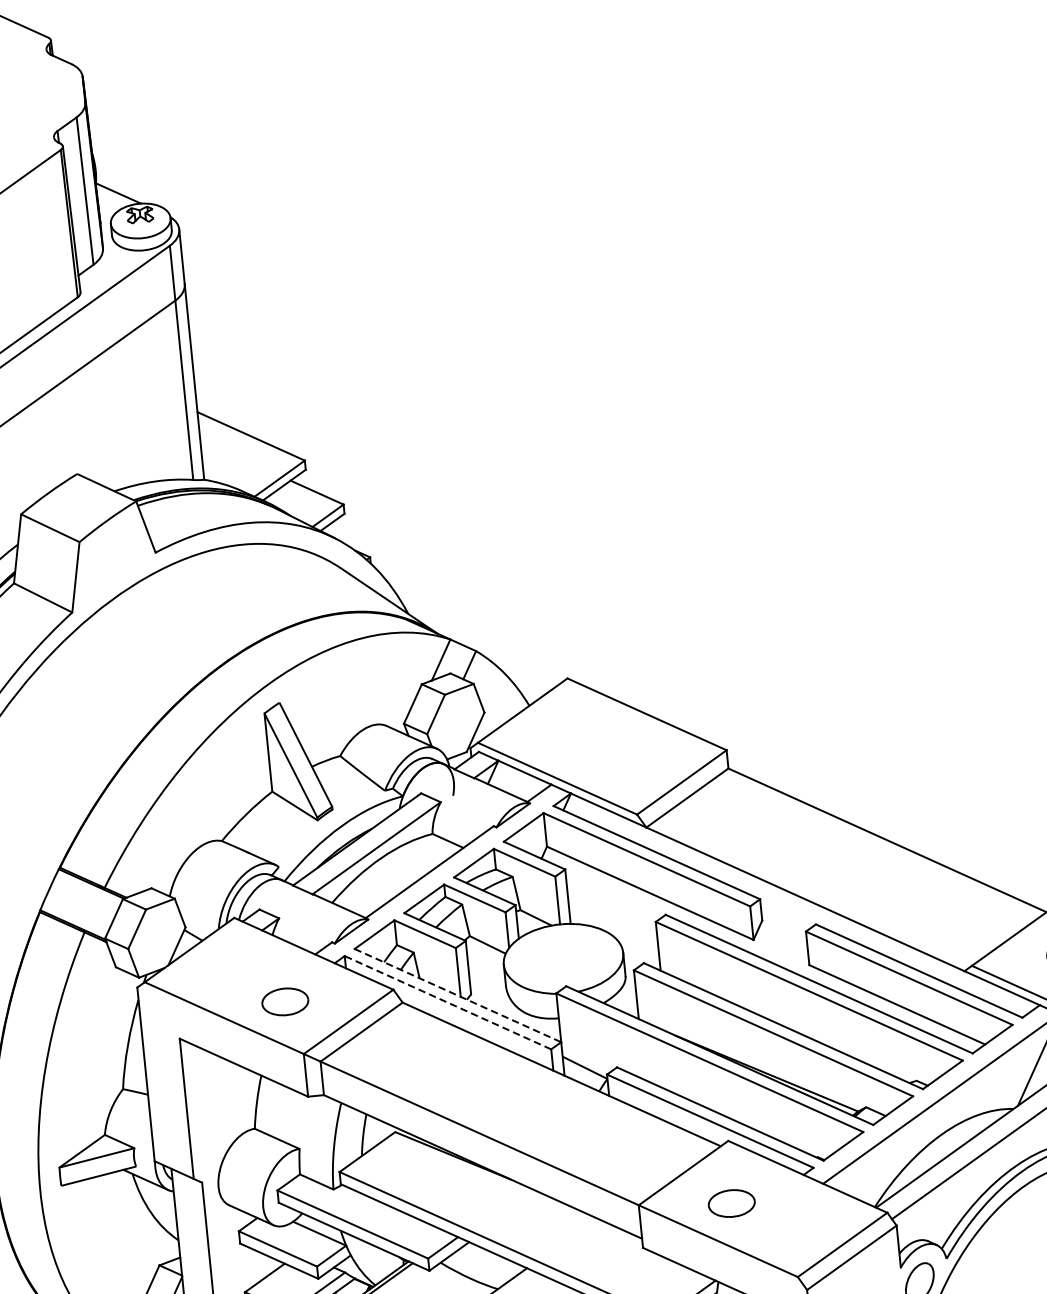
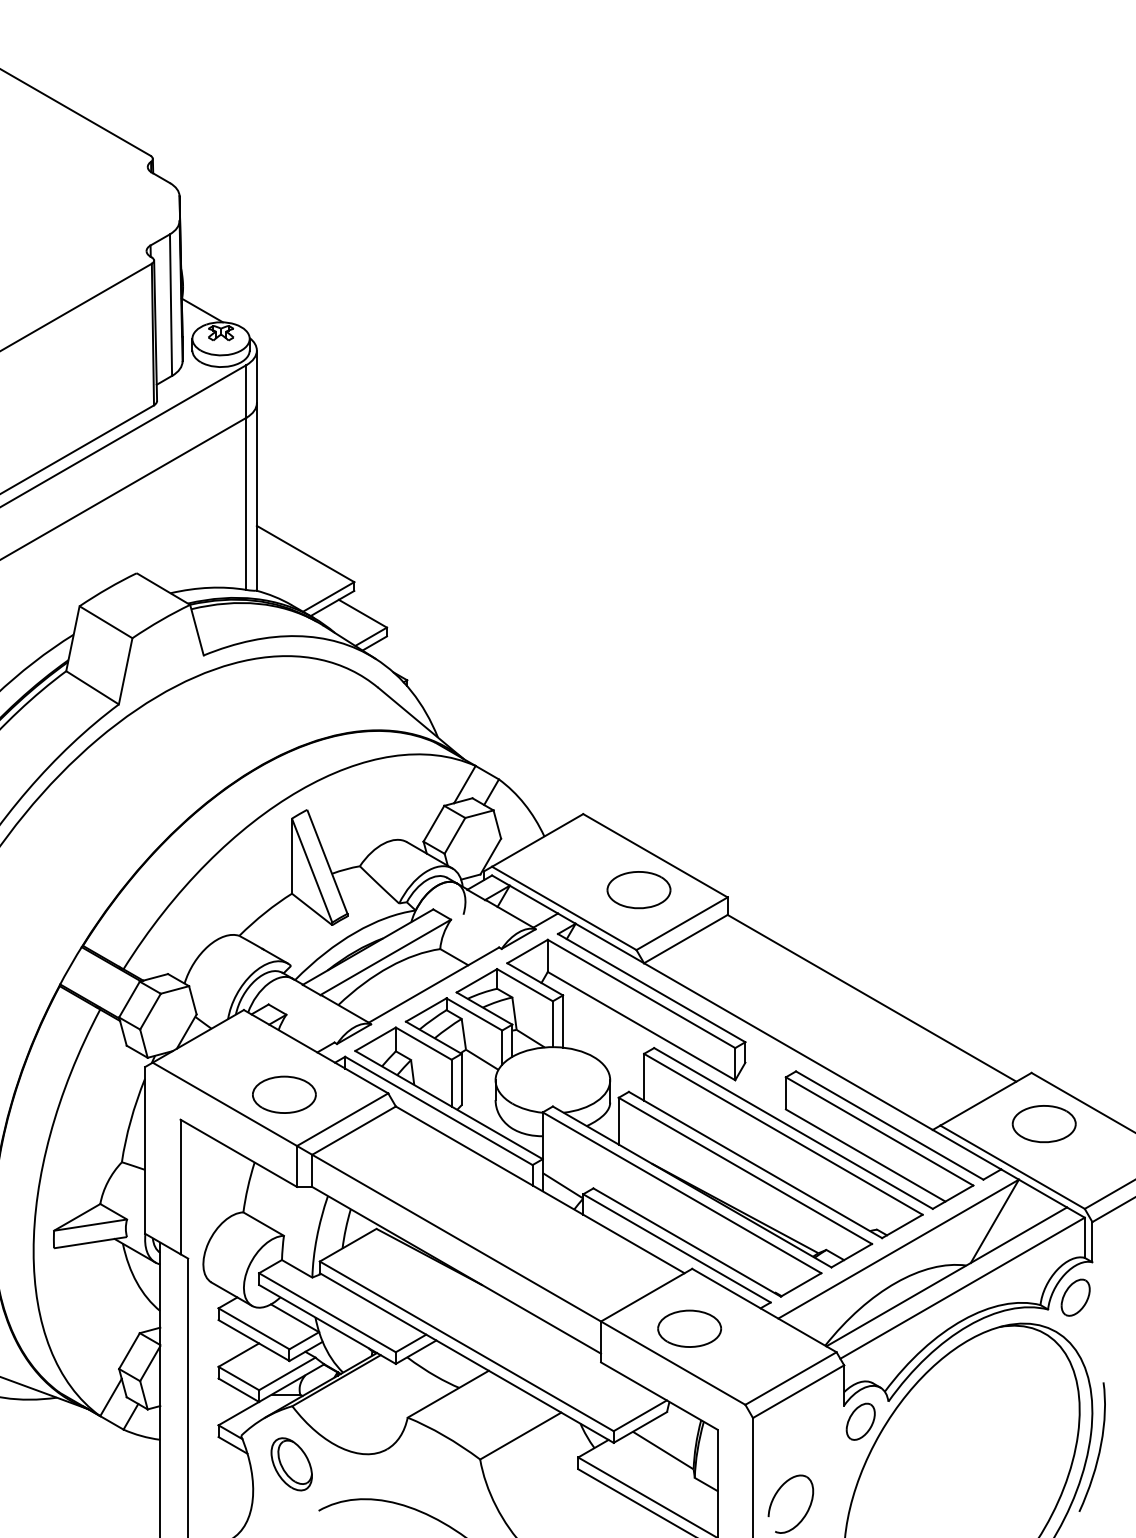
part: (632, 752) -> (638, 890), added
line: (458, 995) -> (449, 1105), dashed -> solid
part: (285, 1001) -> (284, 1094), size x1.43
line: (447, 1002) -> (438, 1110), dashed -> solid
part: (731, 1203) -> (689, 1328), size x1.43

